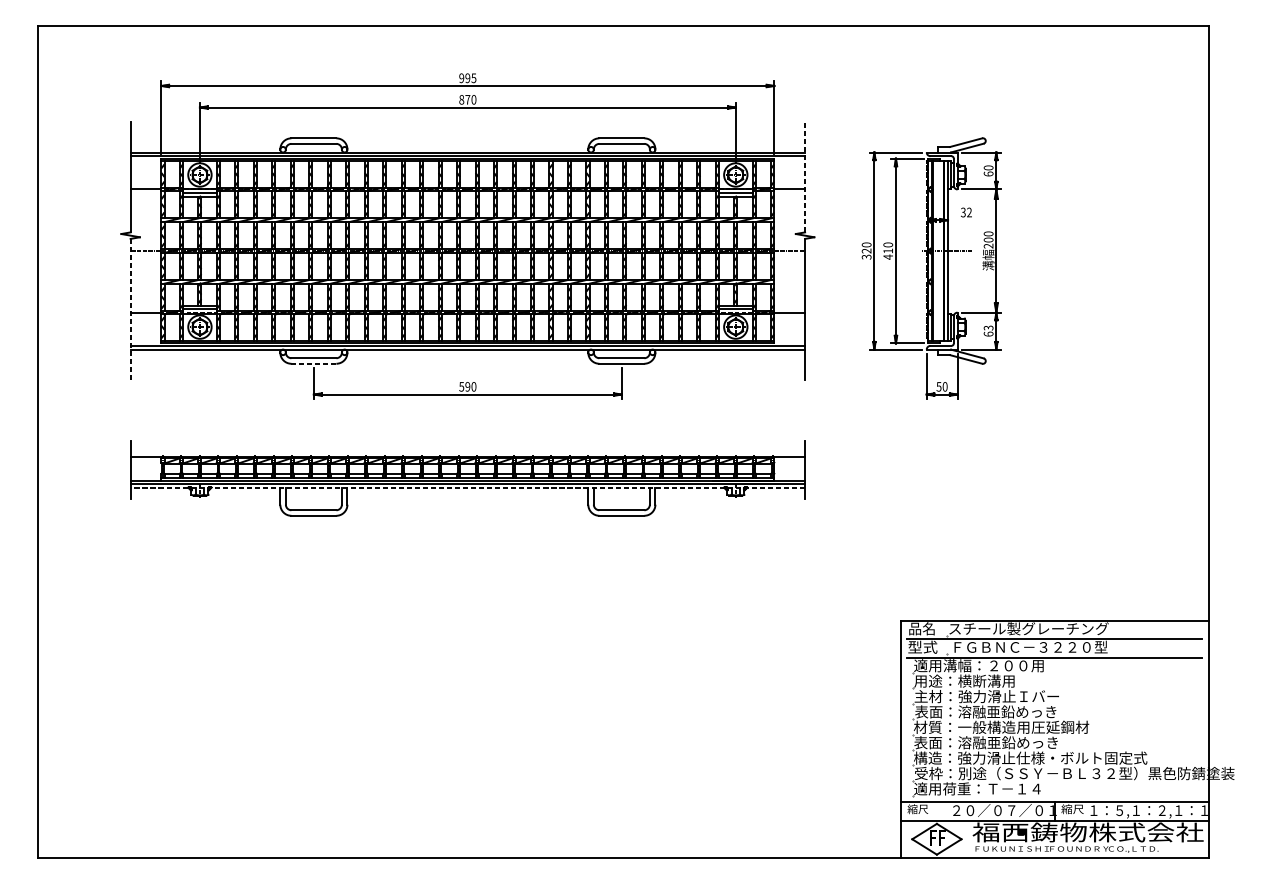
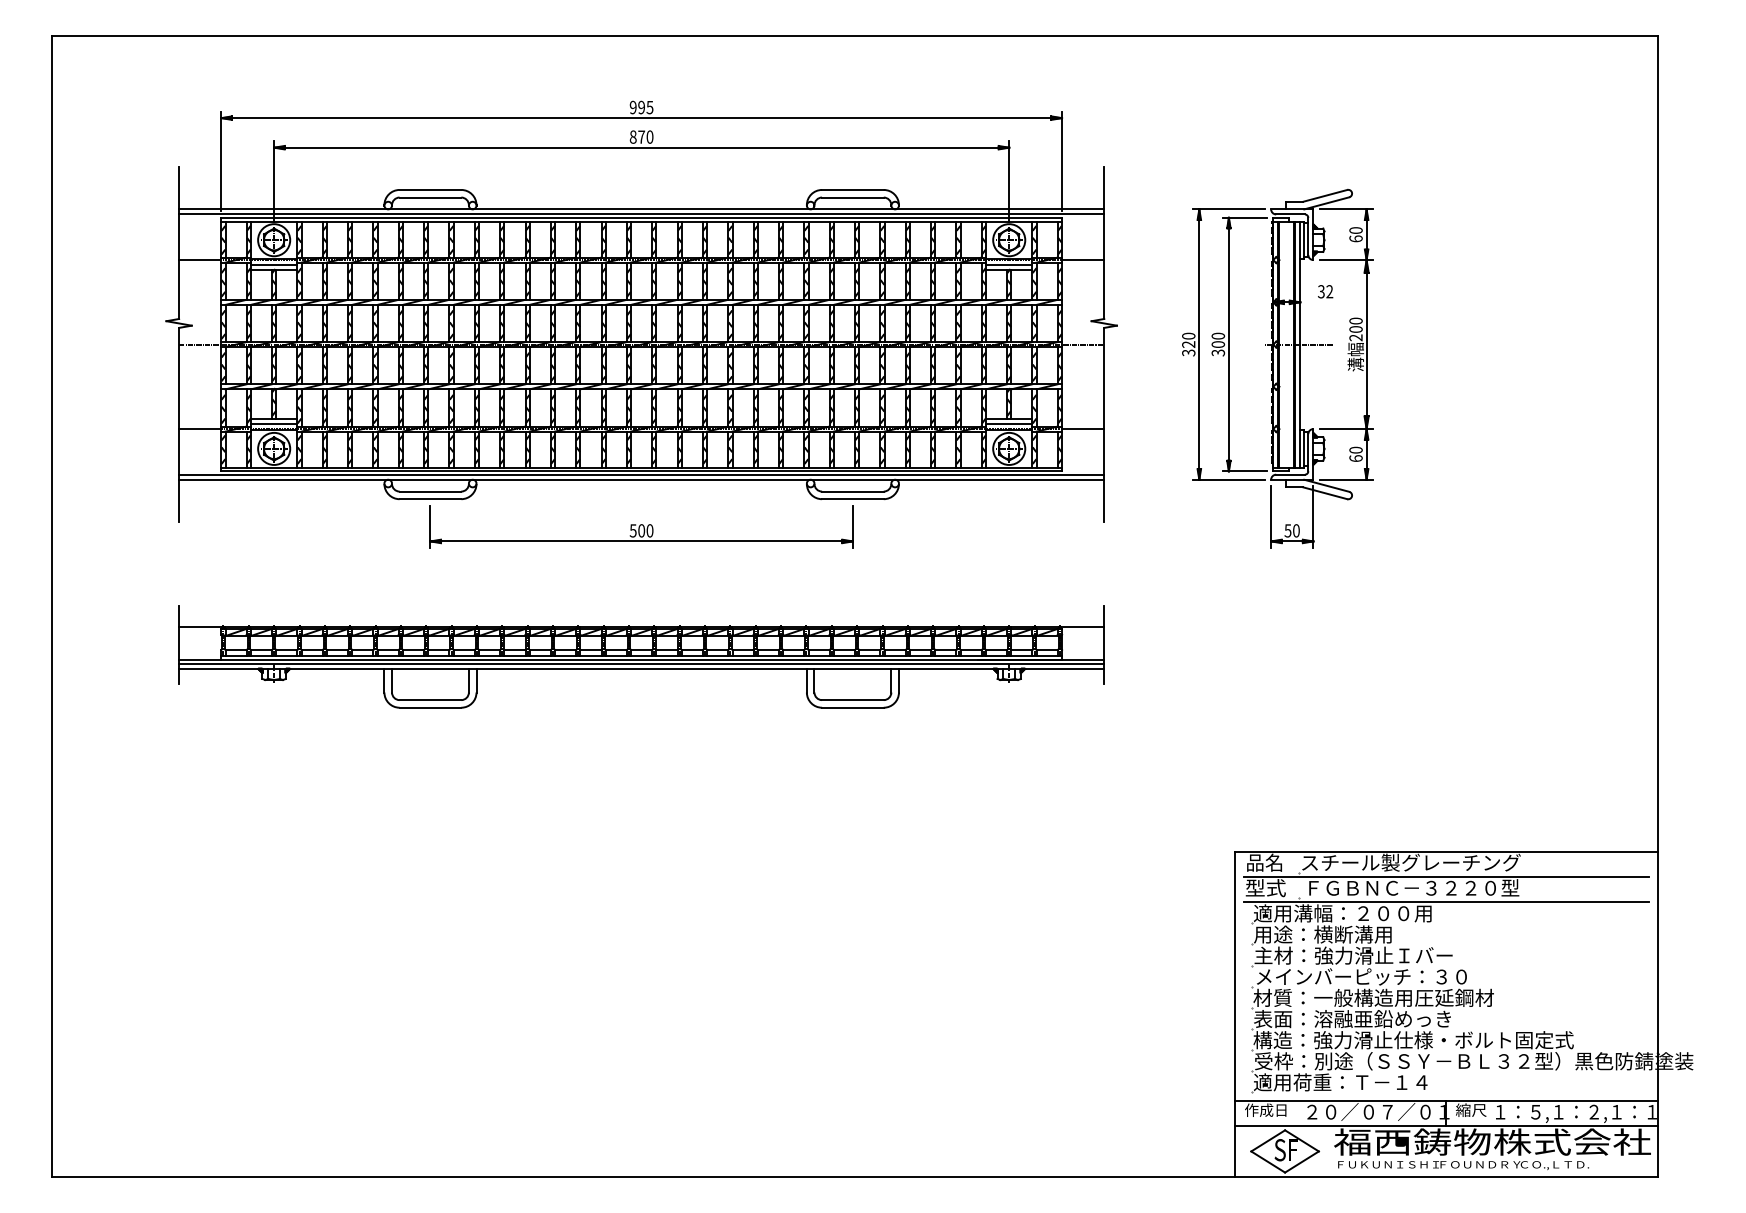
line: (805, 177) -> (1104, 243), dashed -> solid
text: (888, 253) -> (1218, 348), 410 -> 300
line: (130, 309) -> (179, 424), dashed -> solid
text: (988, 327) -> (1355, 449), 63 -> 60
line: (313, 363) -> (430, 499), dashed -> solid
text: (467, 386) -> (641, 530), 590 -> 500
line: (467, 487) -> (641, 669), dashed -> solid
text: (991, 711) -> (1360, 976), 表面：溶融亜鉛めっき -> メインバーピッチ：３０
text: (922, 808) -> (1265, 1109), 縮尺 -> 作成日
text: (932, 838) -> (1279, 1150), F -> S

